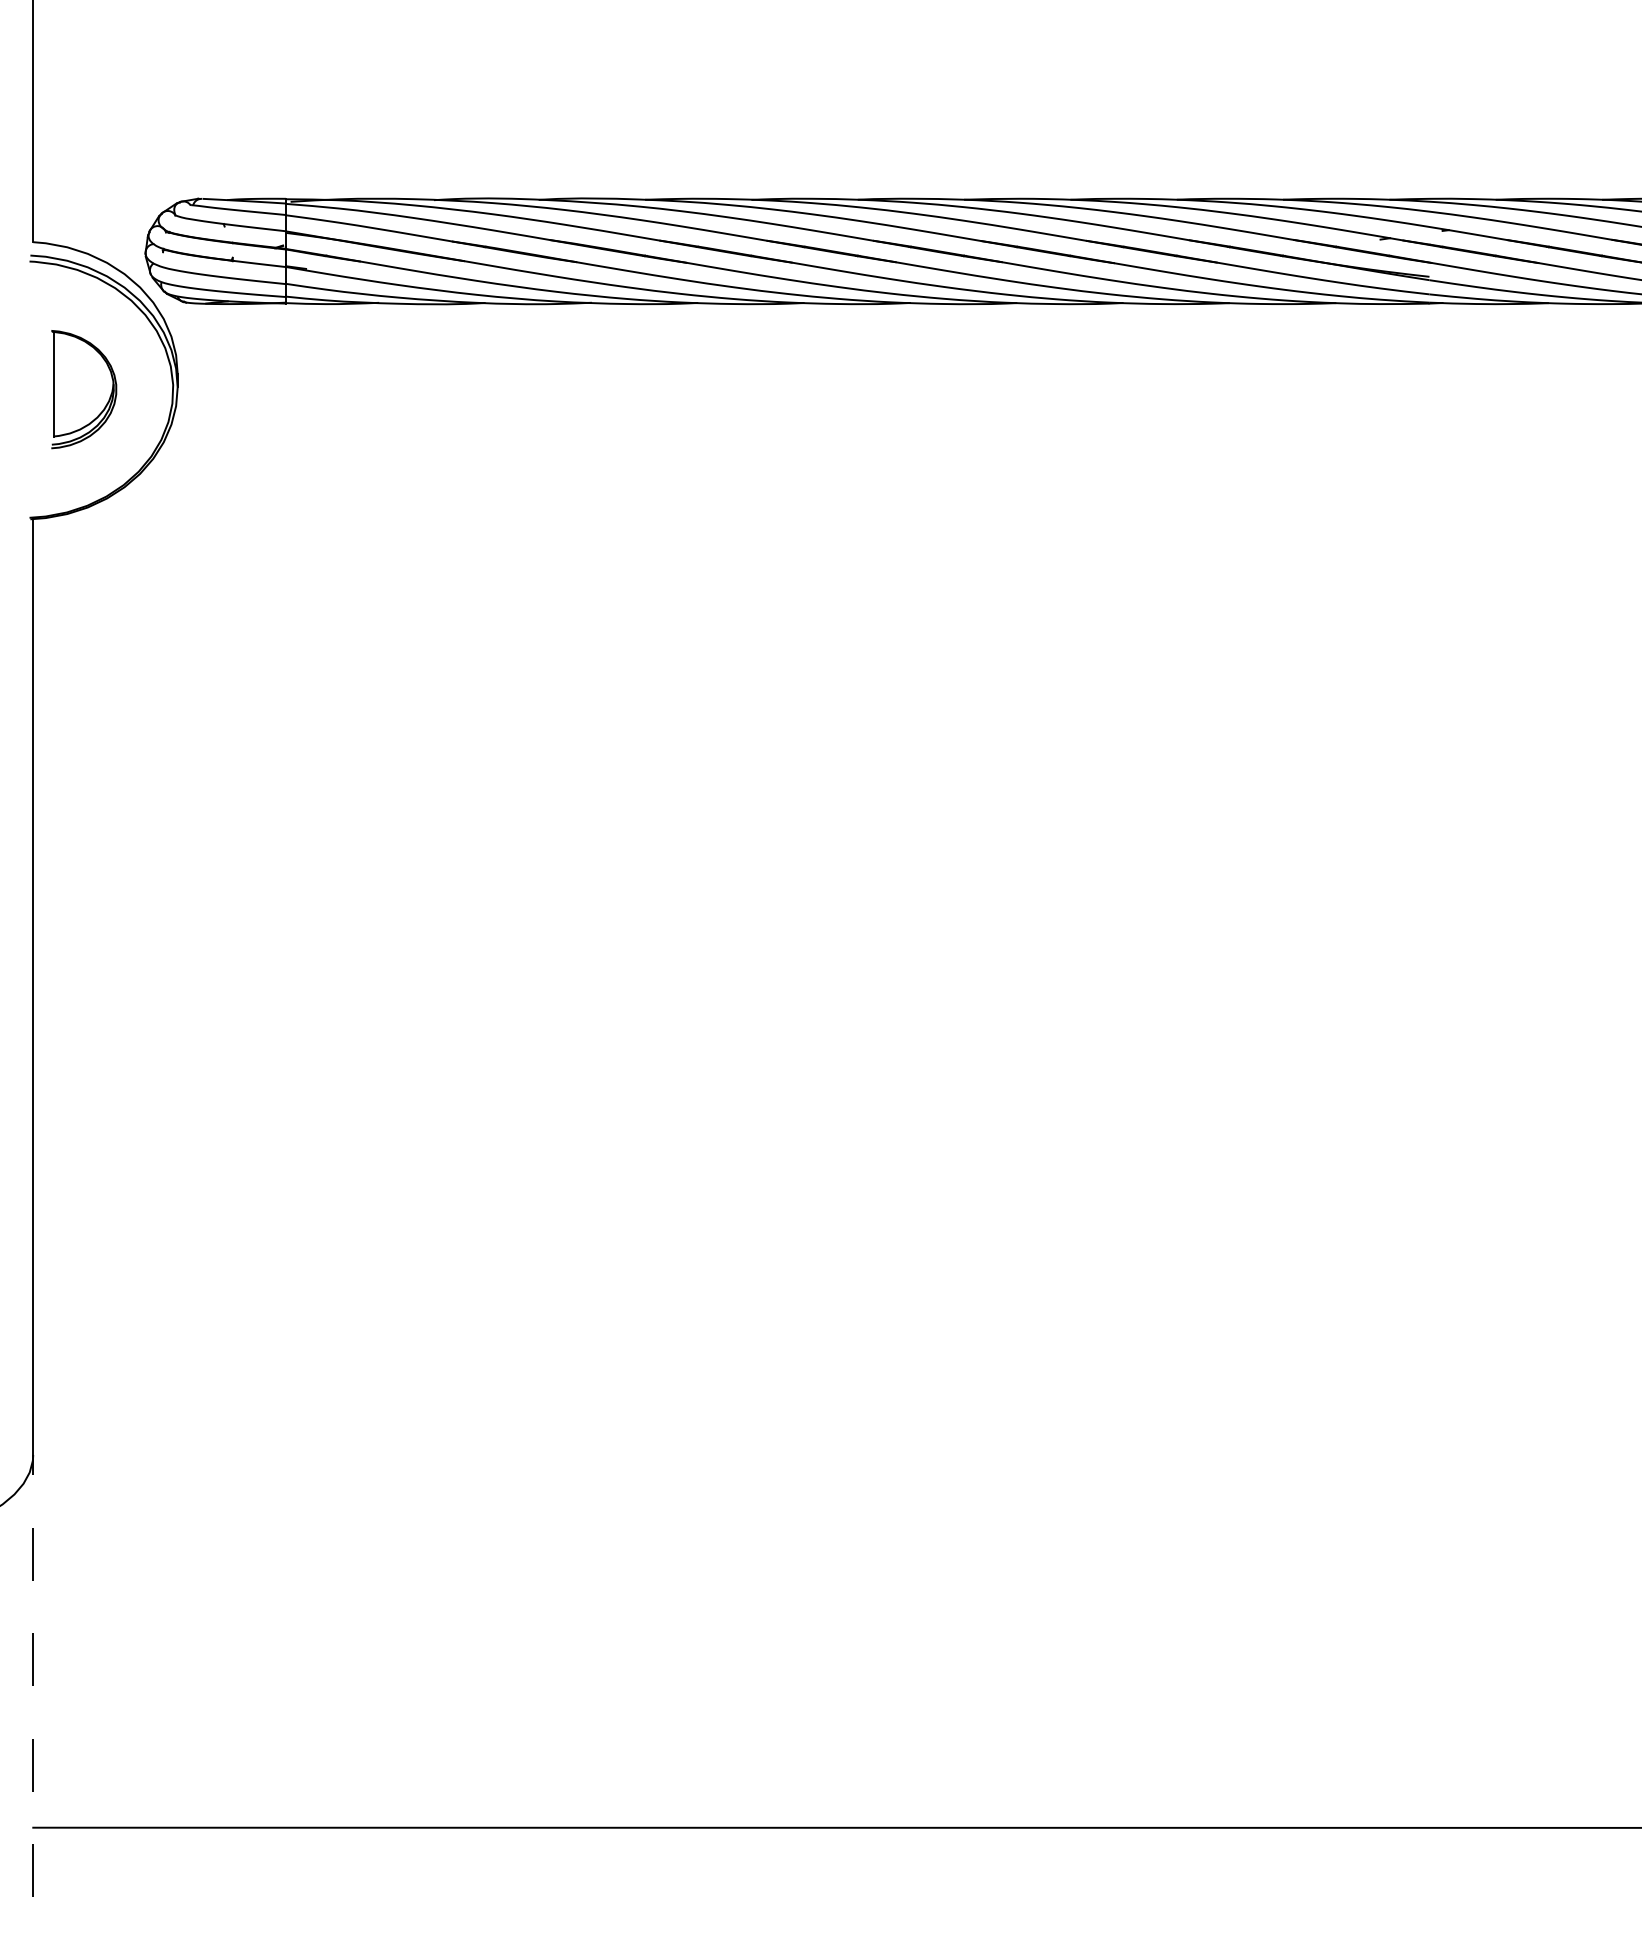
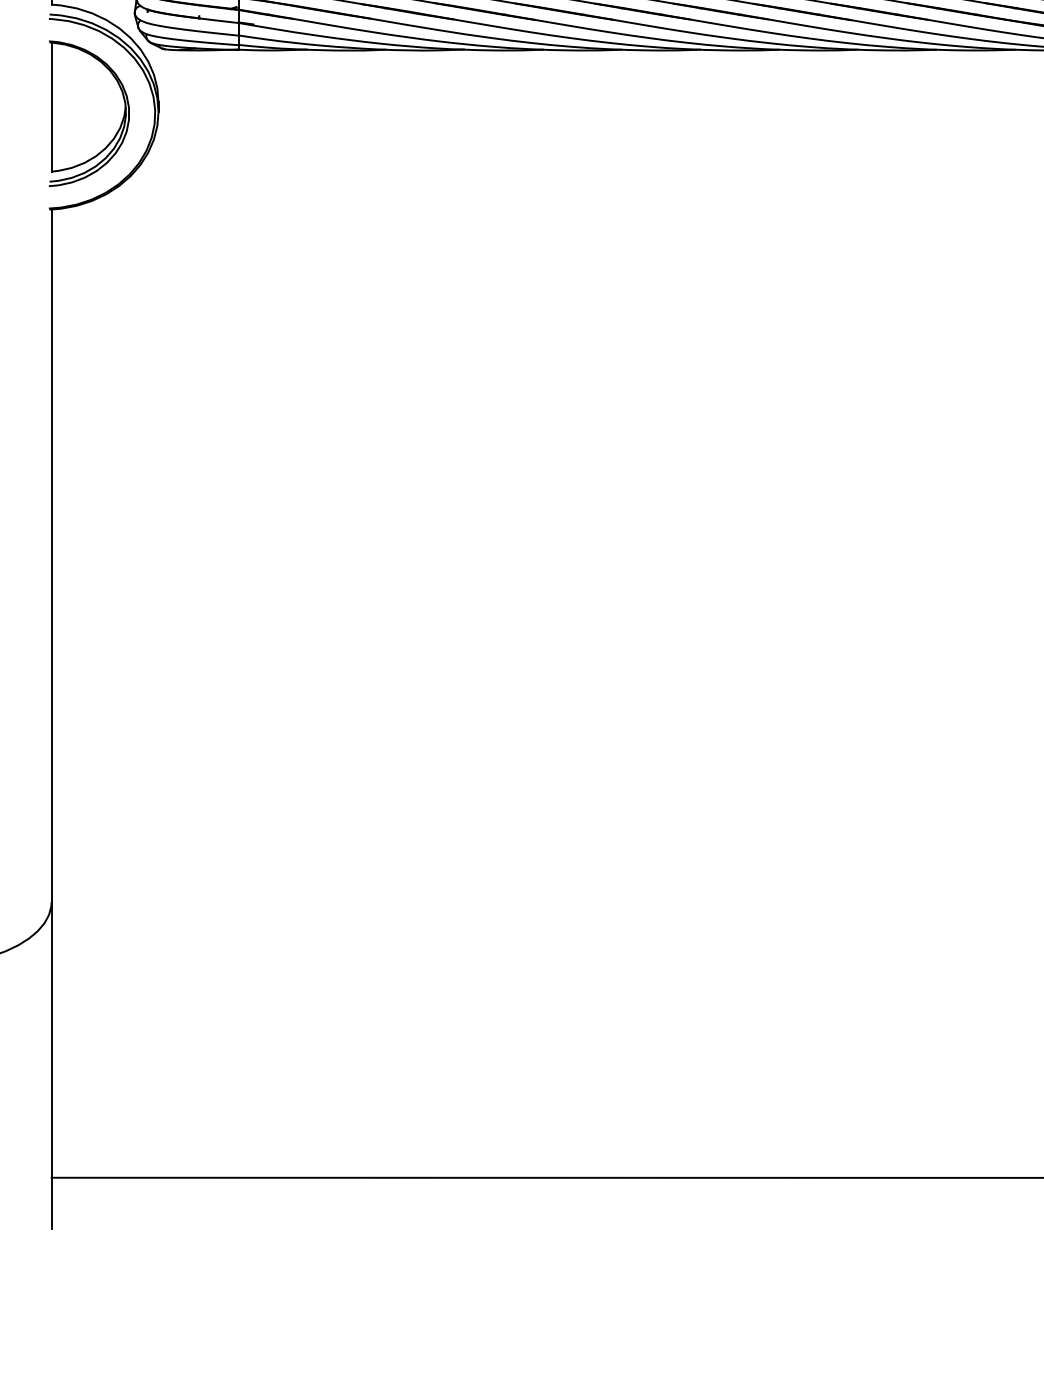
part: (83, 389) -> (88, 113), size x1.67
line: (33, 1675) -> (51, 1065), dashed -> solid

